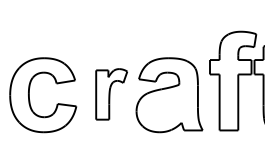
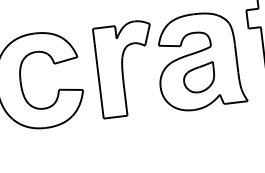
part: (111, 94) -> (126, 69), size x1.43
part: (167, 107) -> (199, 77), added

